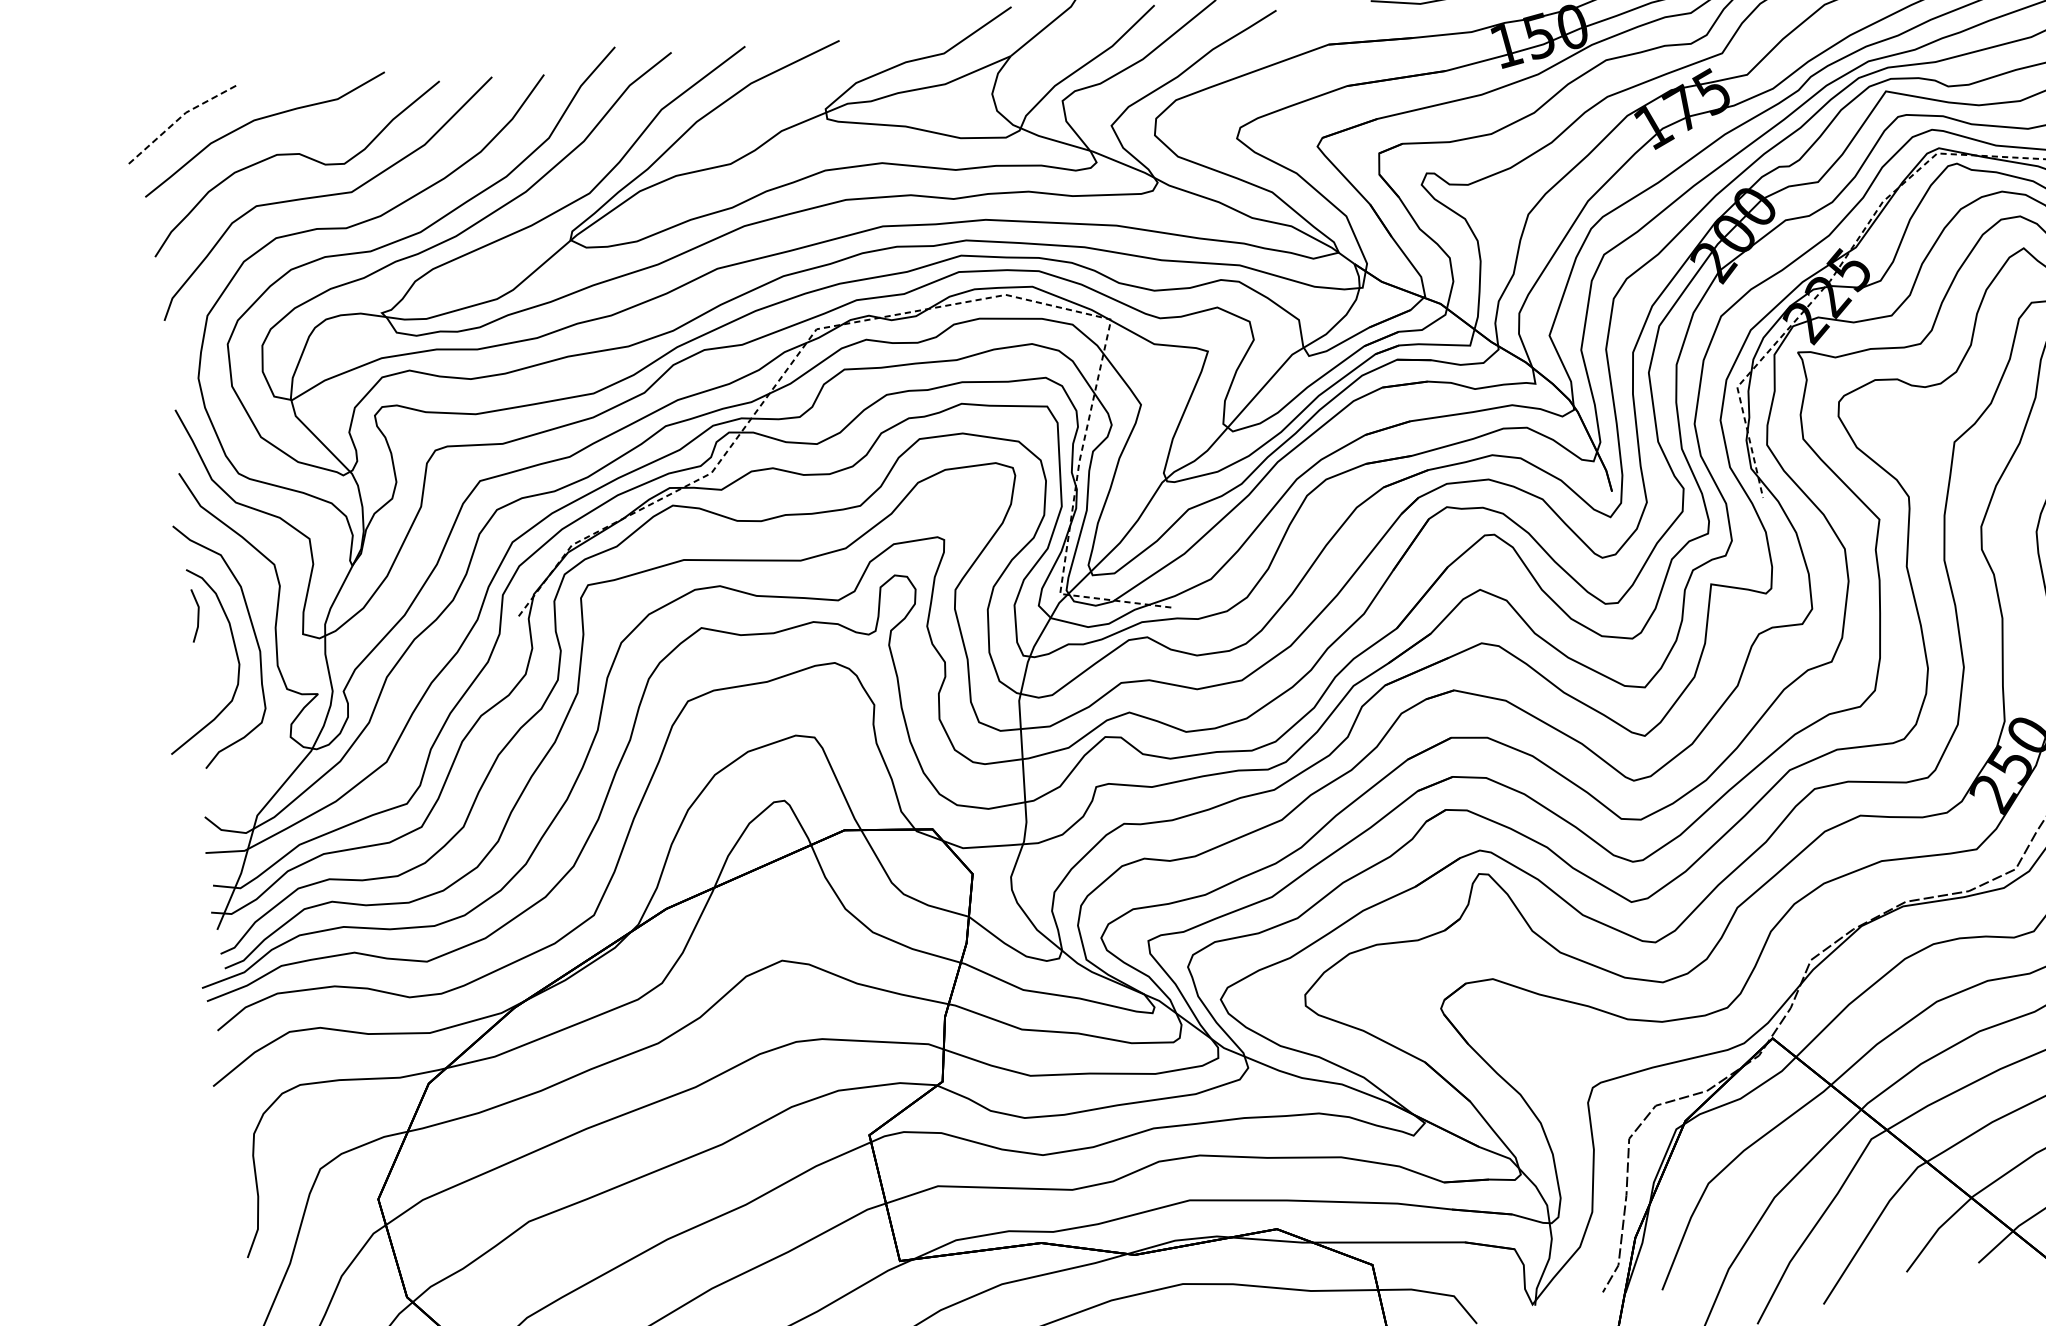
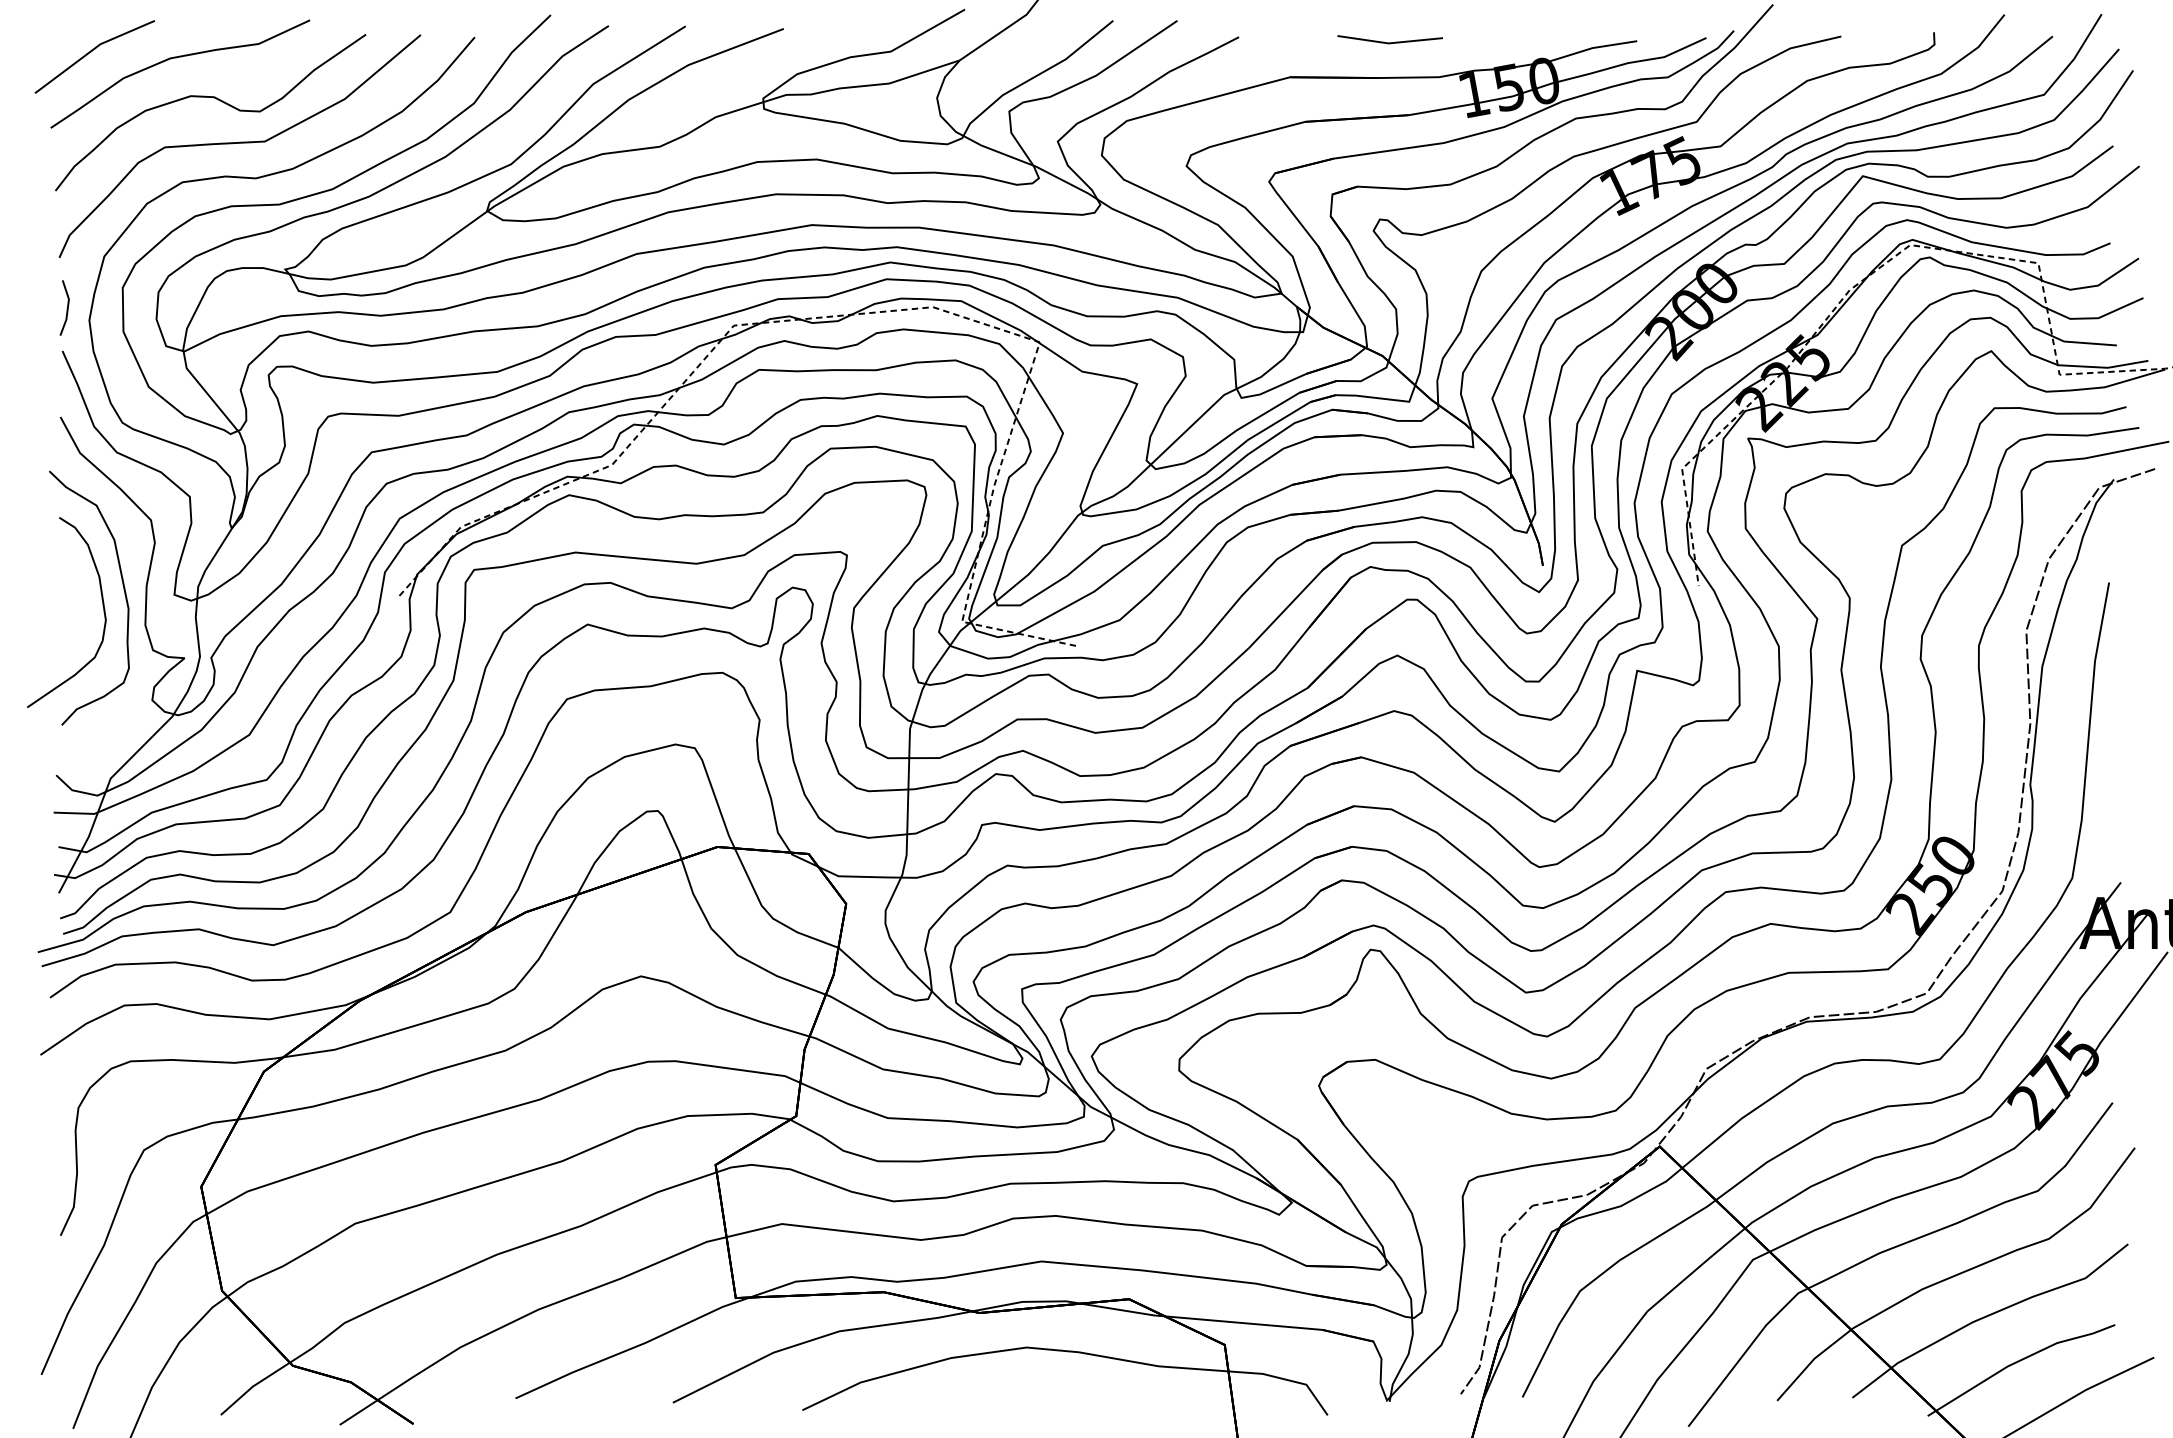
line: (177, 119) -> (91, 50), dashed -> solid
line: (197, 616) -> (66, 308), moved

